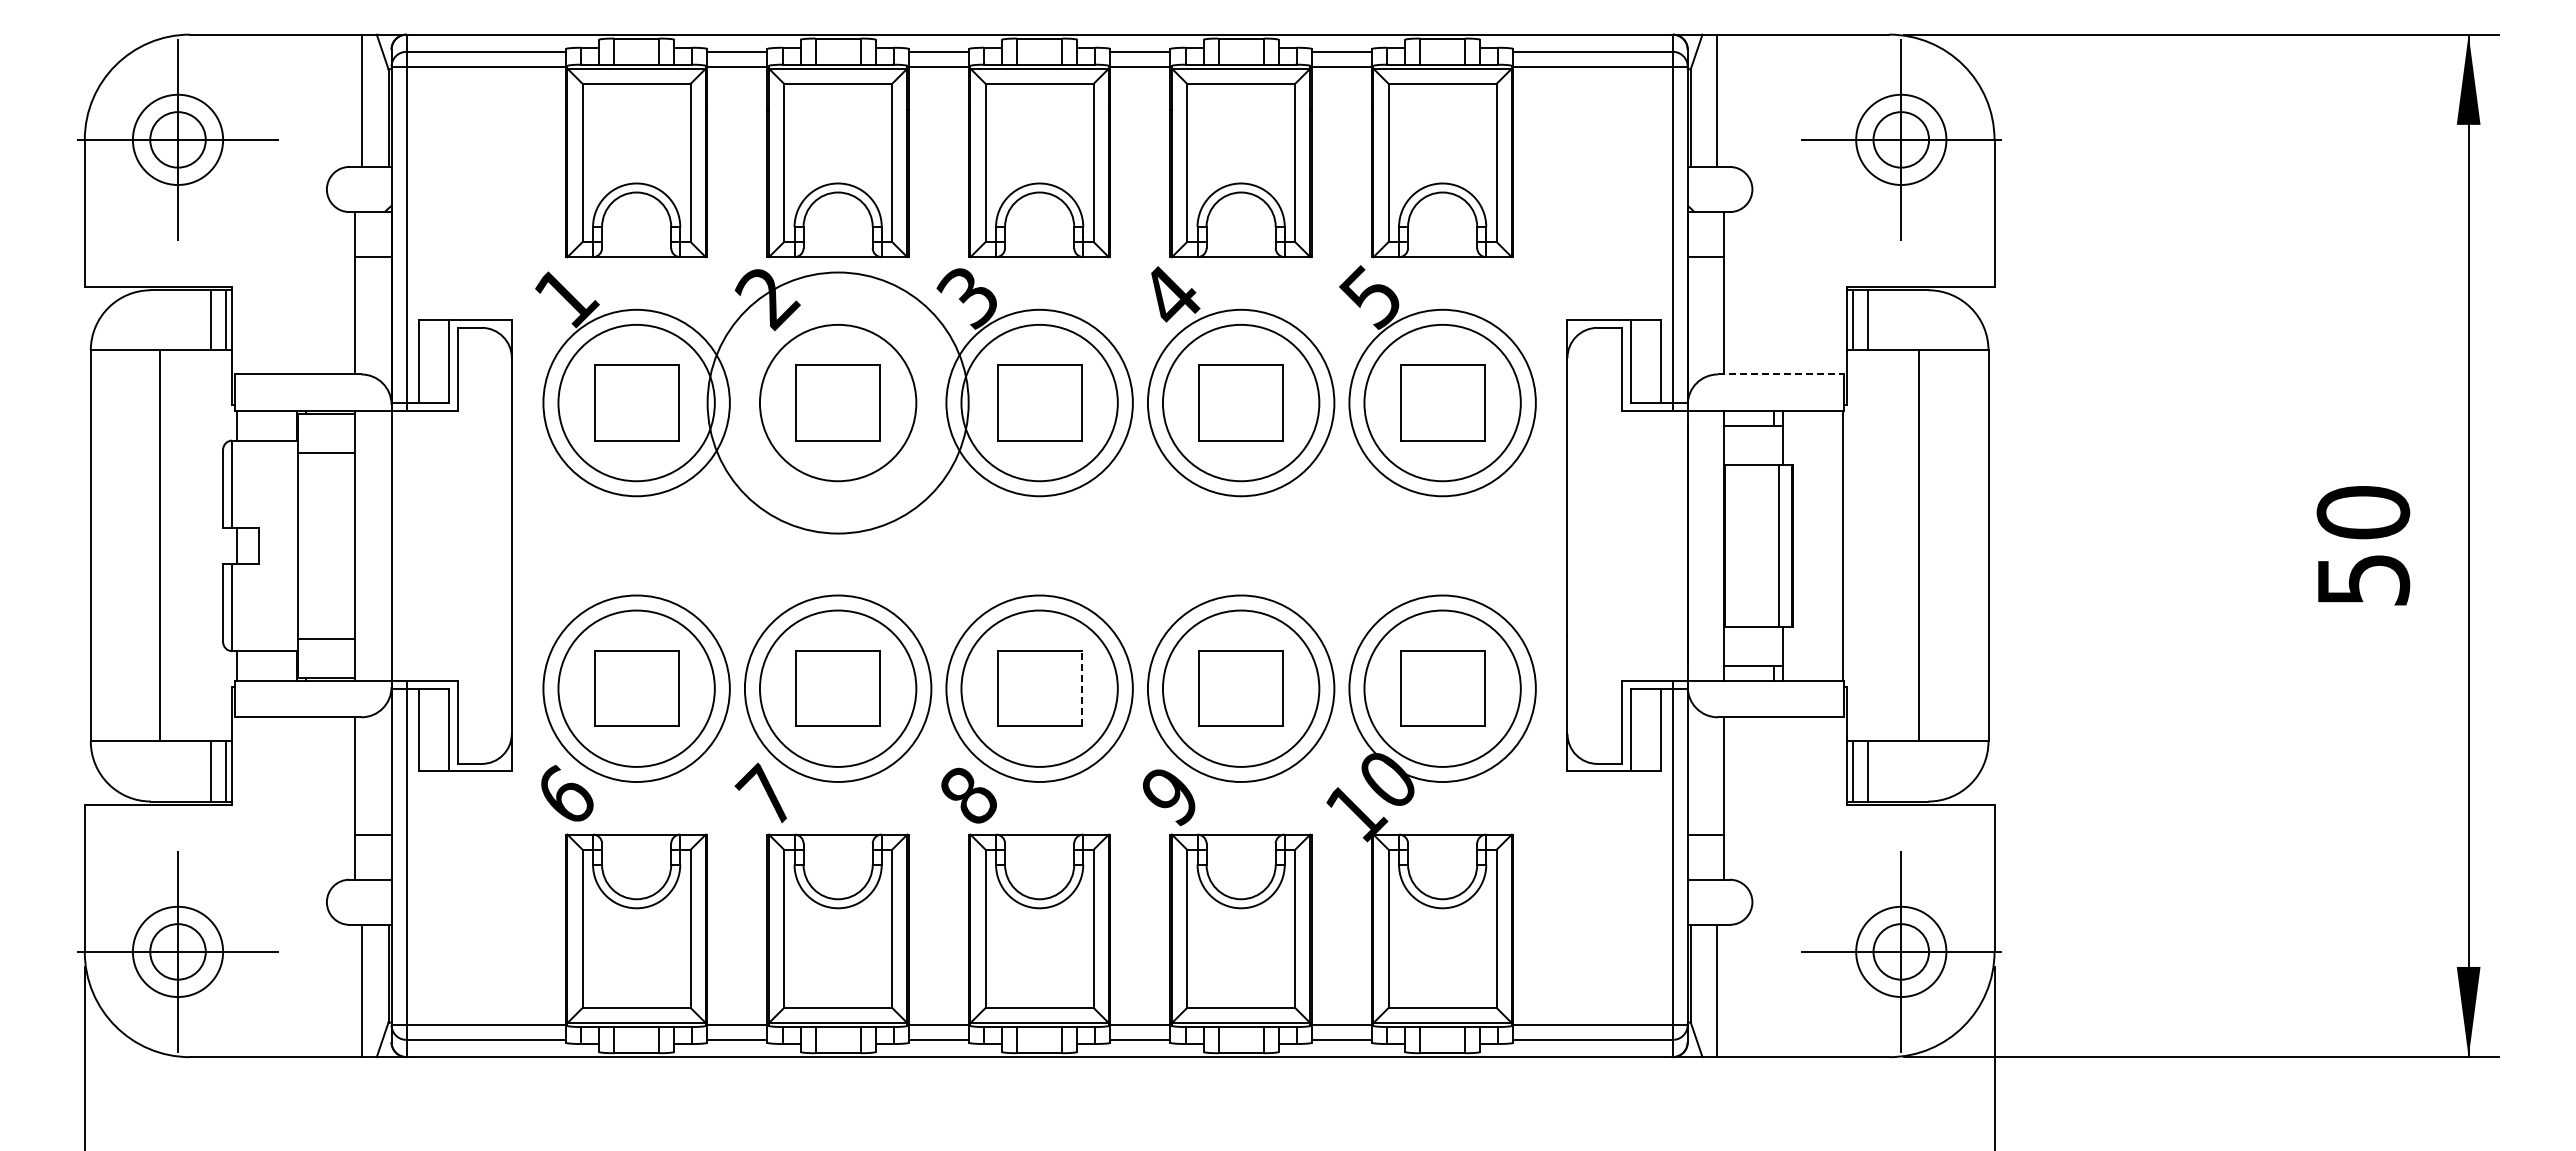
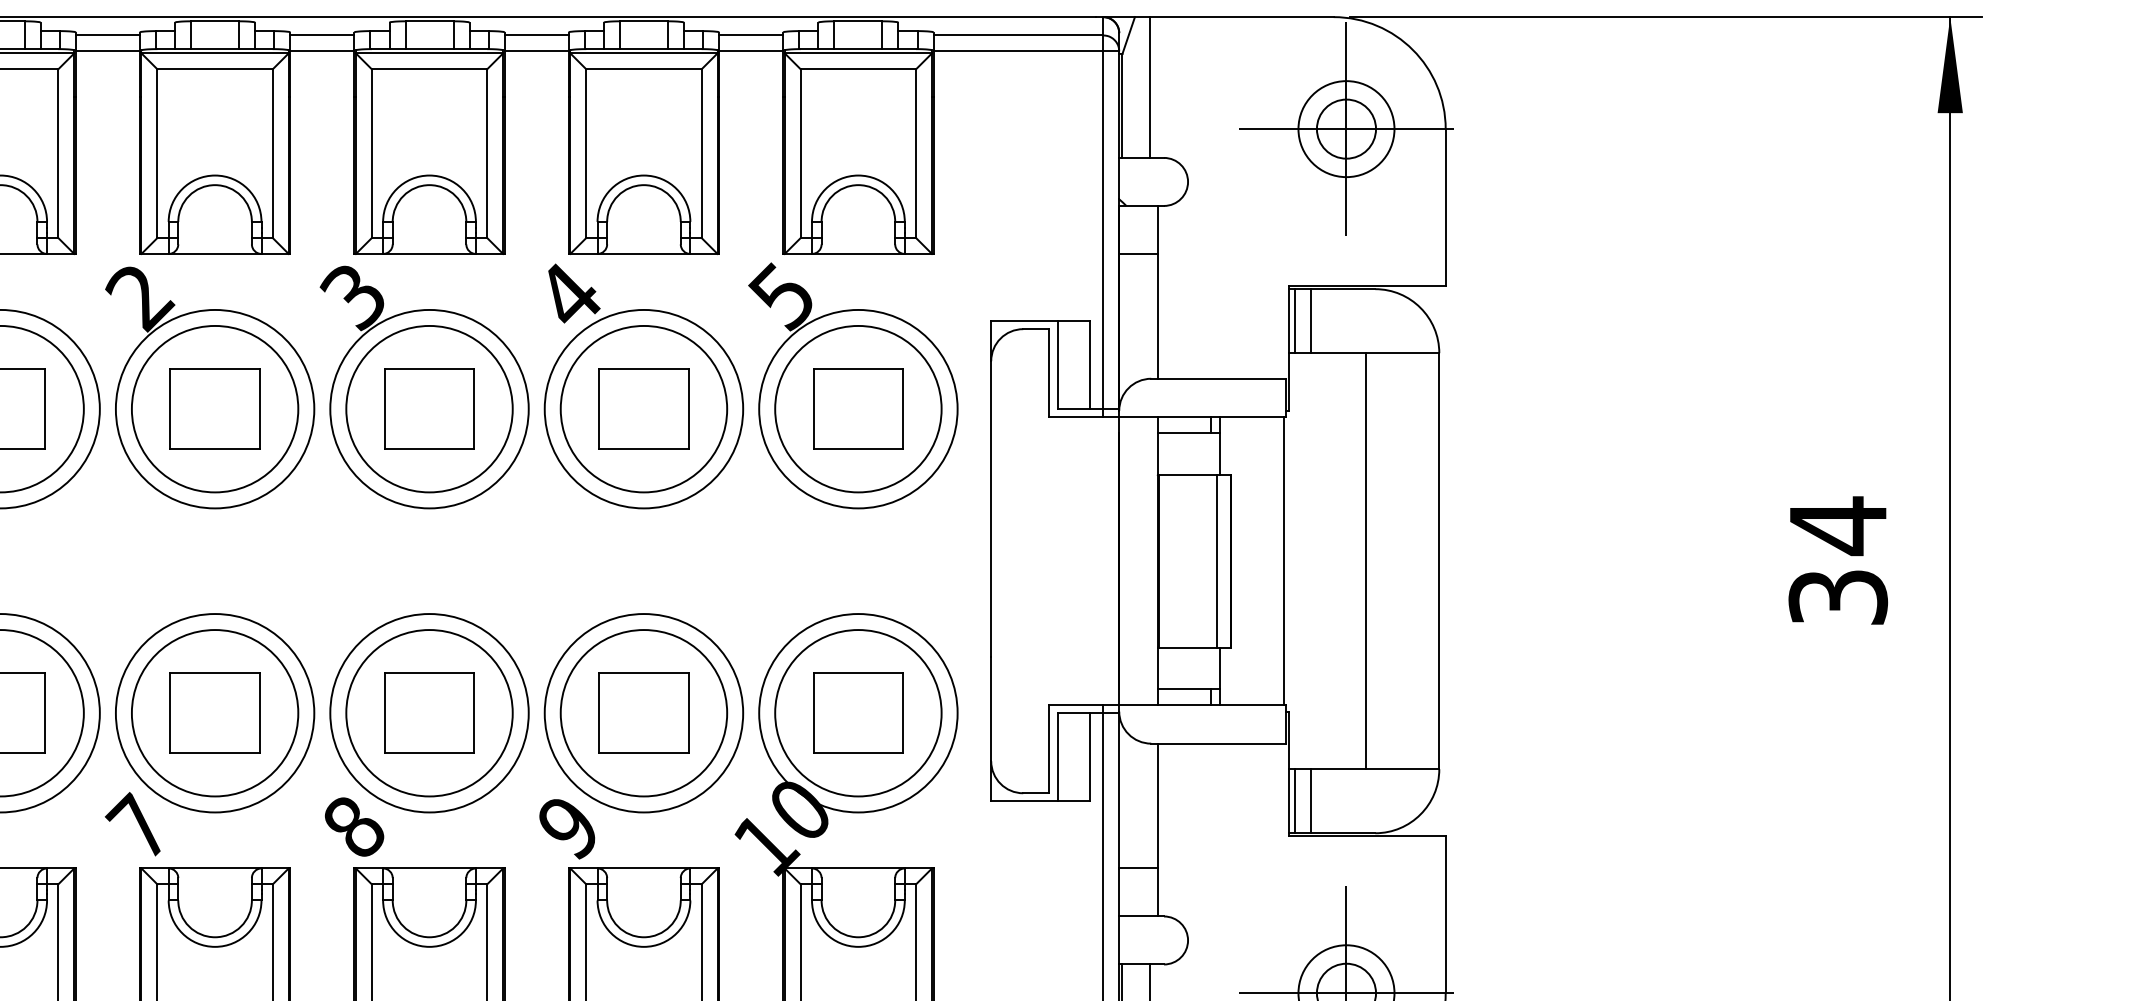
line: (1781, 374) -> (1218, 378), dashed -> solid
circle: (837, 402) -> (214, 408), size x0.71
text: (2363, 545) -> (1838, 560), 50 -> 34
line: (1081, 688) -> (474, 712), dashed -> solid

